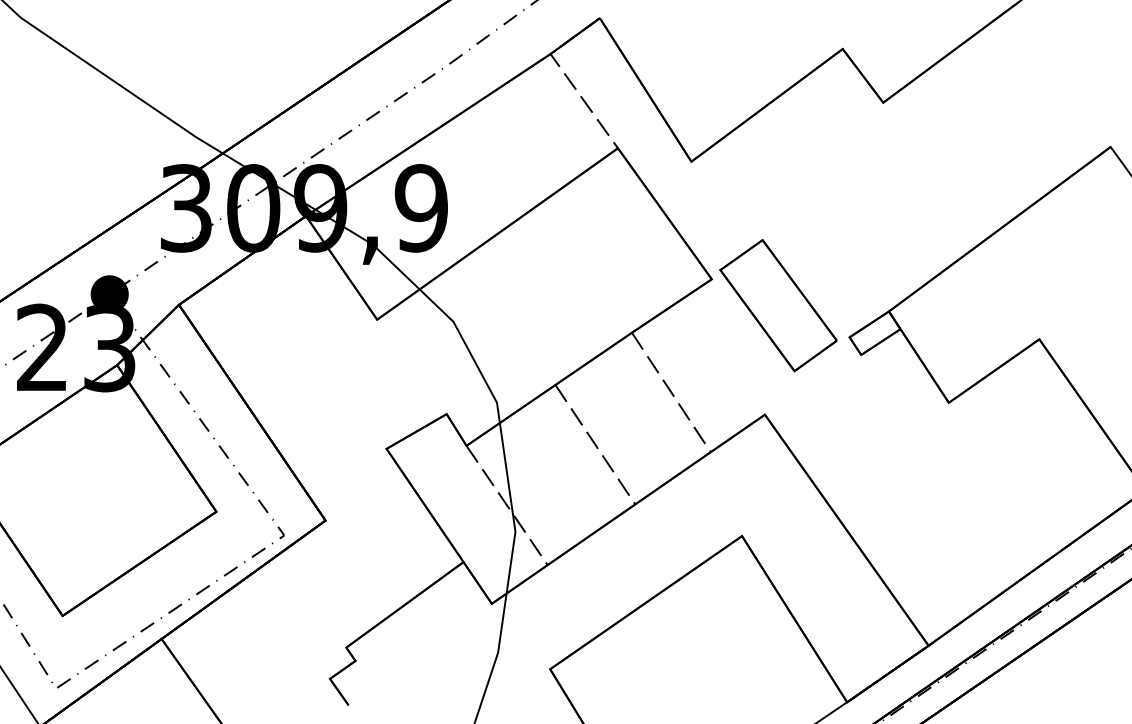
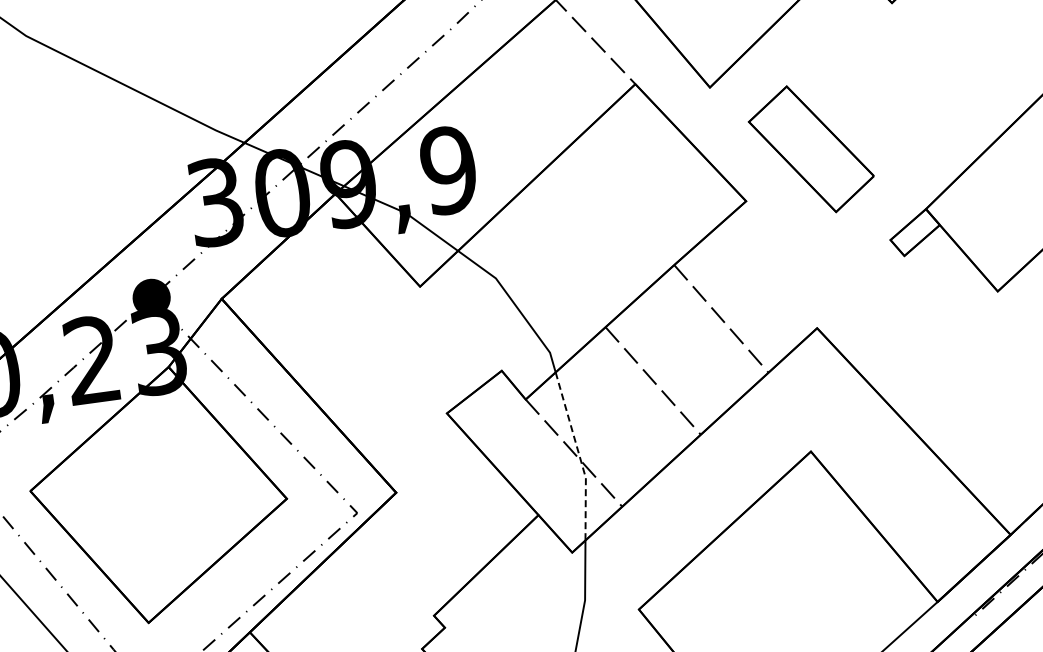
part: (778, 305) -> (811, 149), moved
line: (512, 509) -> (579, 456), solid -> dashed

